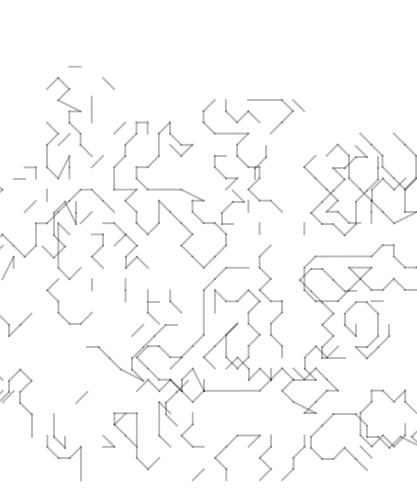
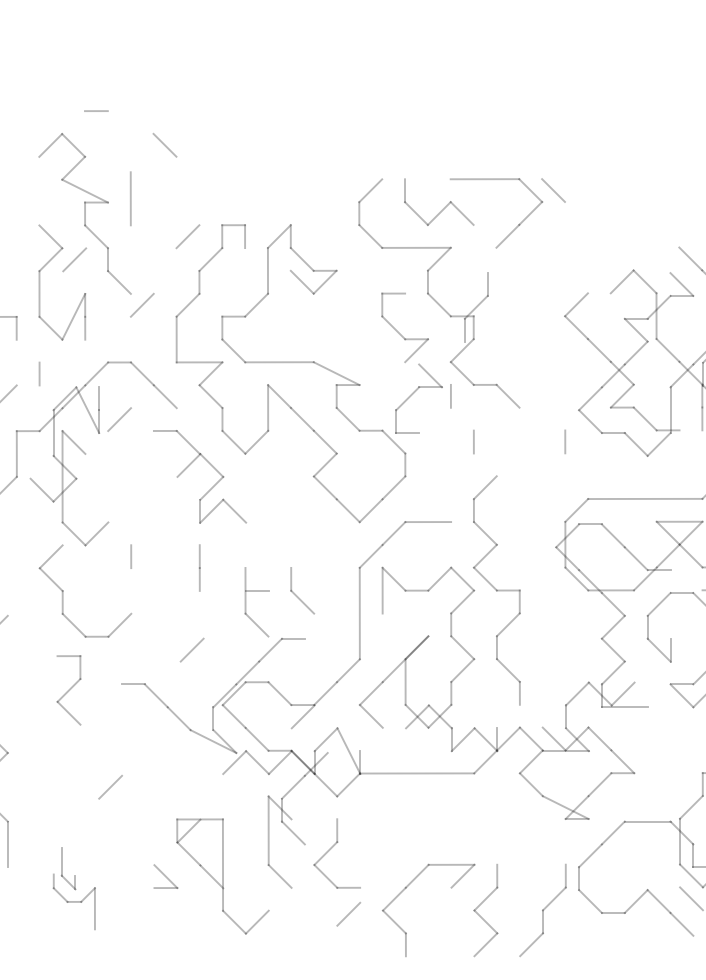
part: (97, 250) -> (69, 689), moved
line: (137, 330) -> (191, 650), moved
part: (63, 446) -> (73, 887), size x0.6
line: (198, 474) -> (349, 913), moved

